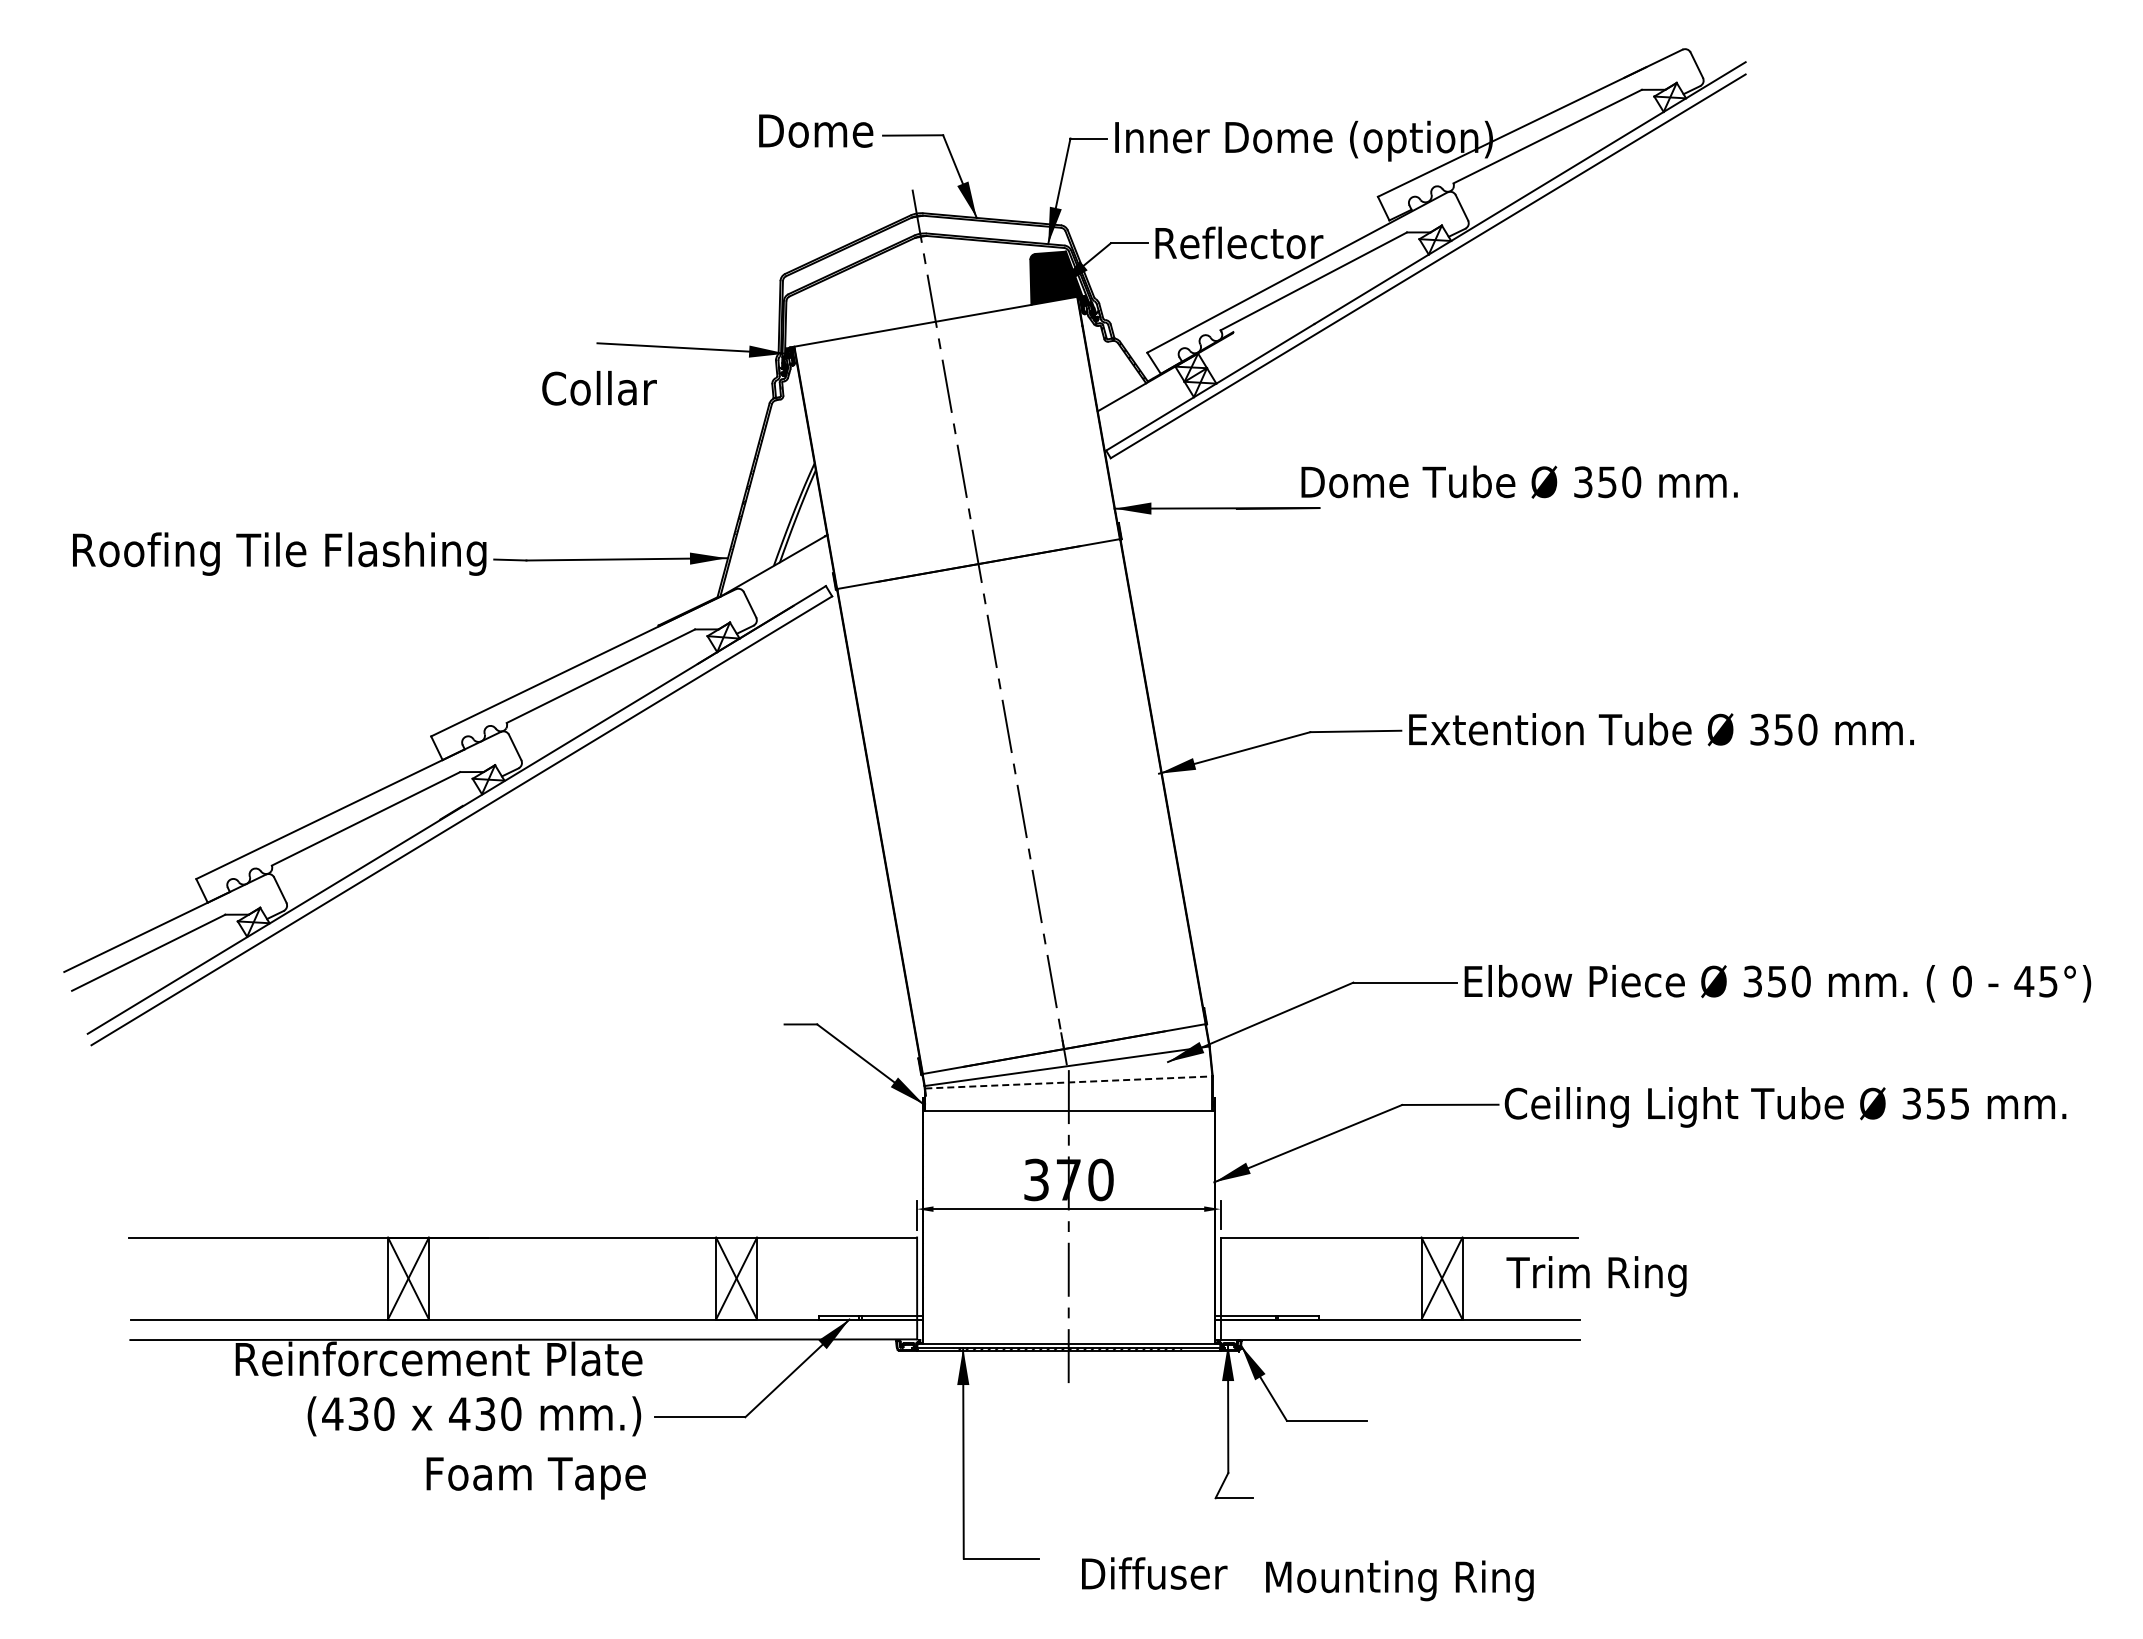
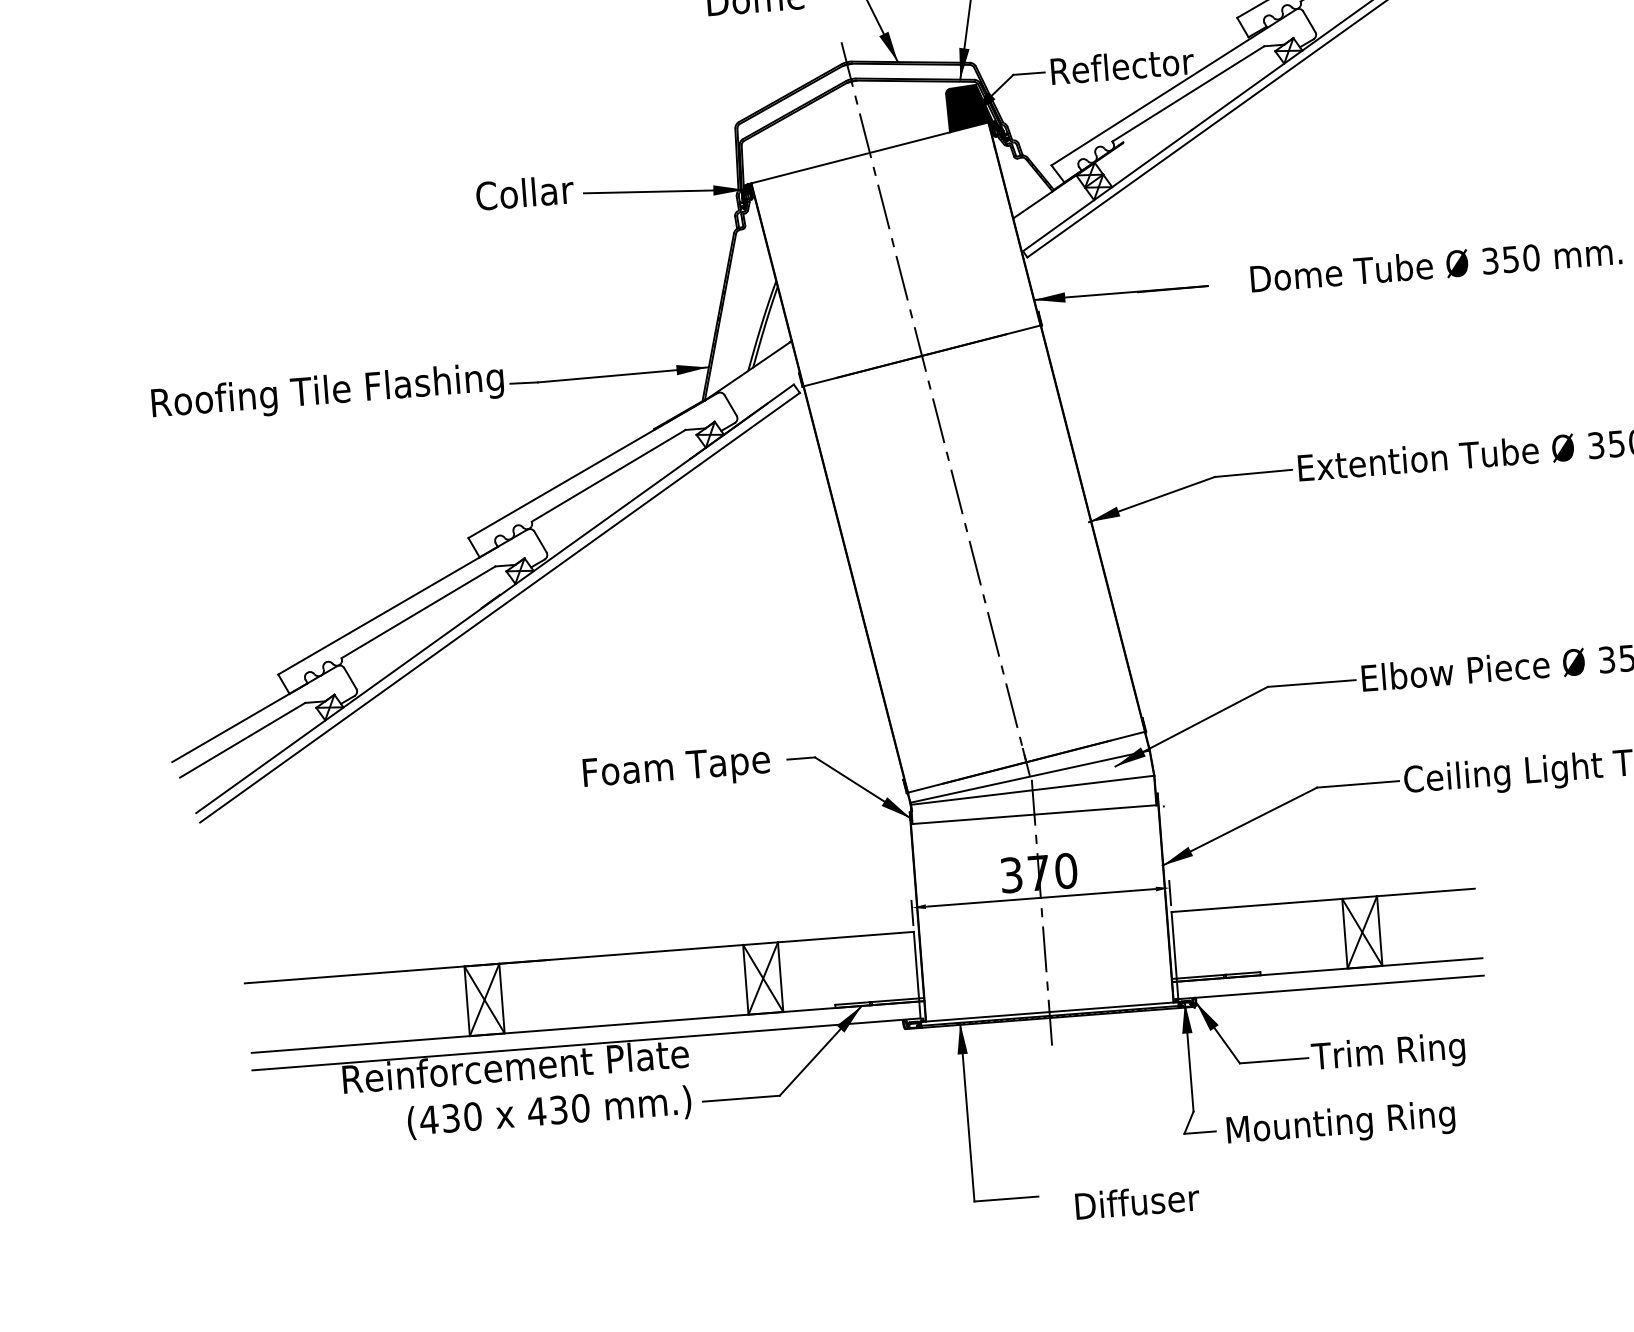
text: (599, 387) -> (524, 192), moved
text: (1519, 481) -> (1436, 264), moved
line: (1068, 1082) -> (1032, 790), dashed -> solid
text: (1596, 1276) -> (1388, 1054), moved
text: (535, 1478) -> (676, 769), moved
text: (1399, 1580) -> (1340, 1124), moved

